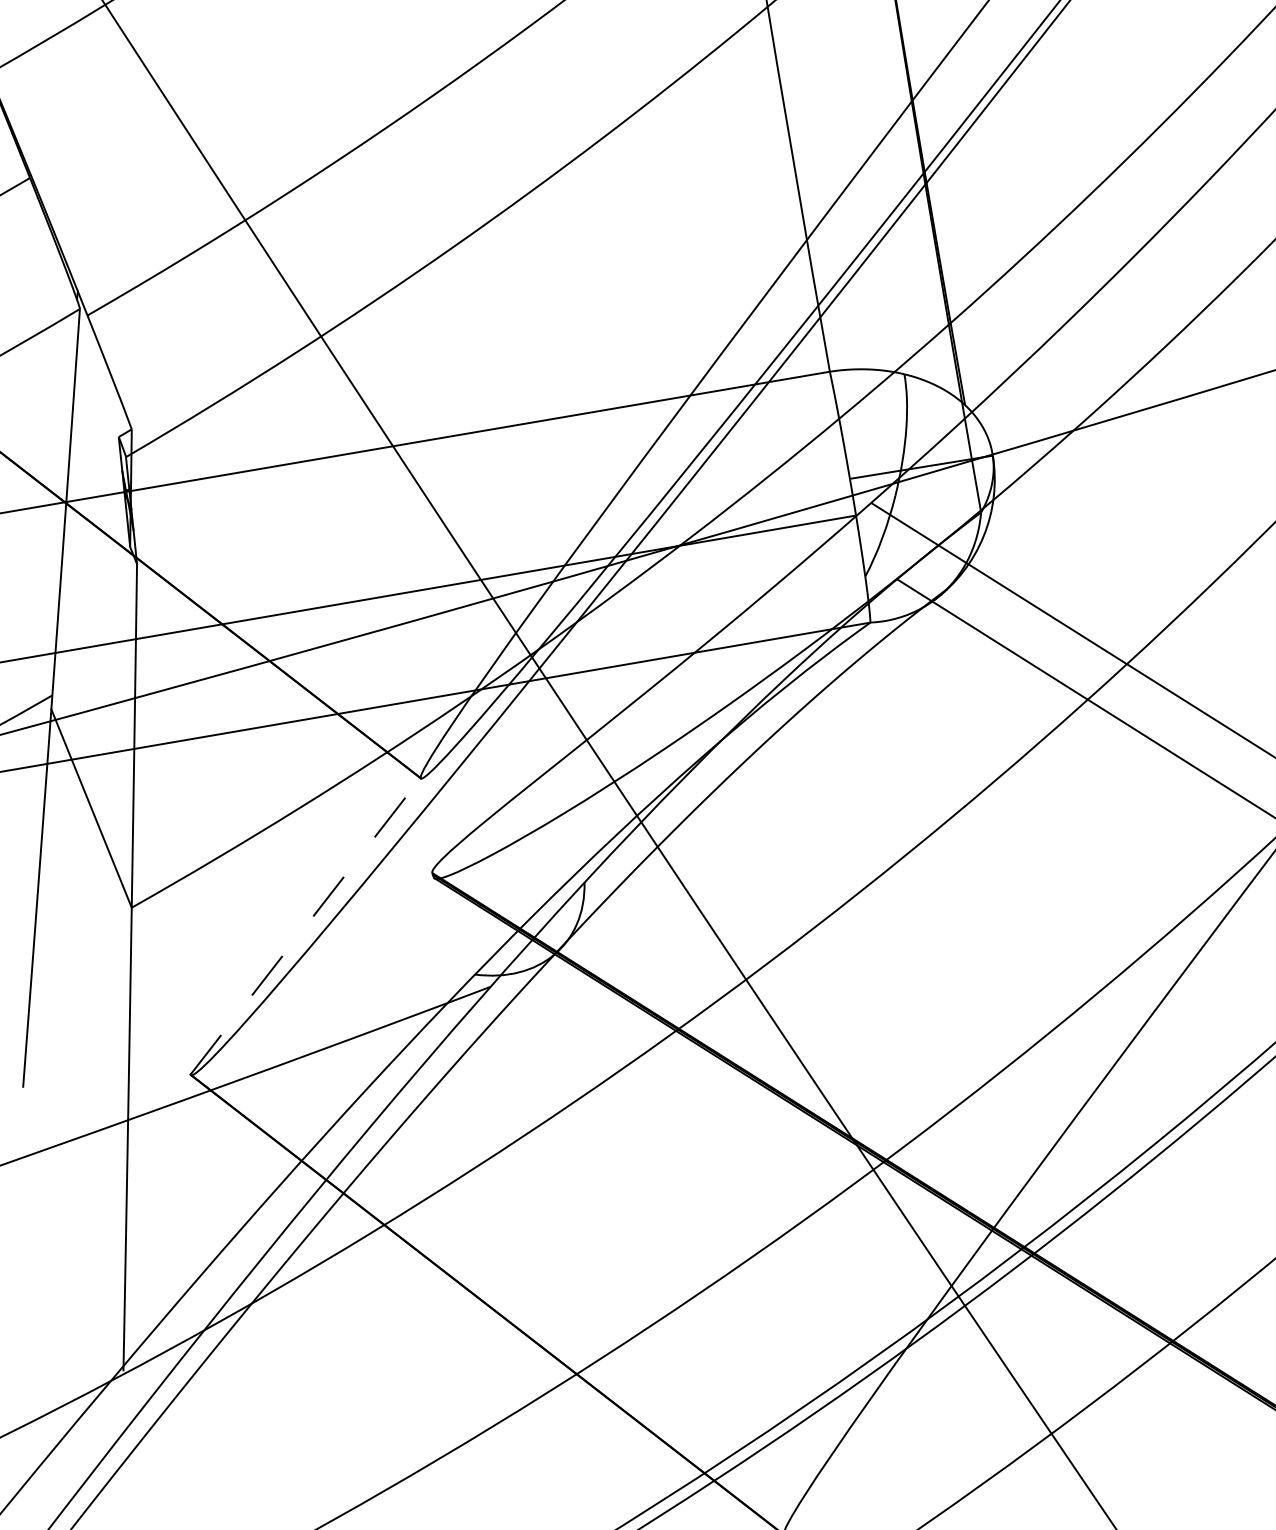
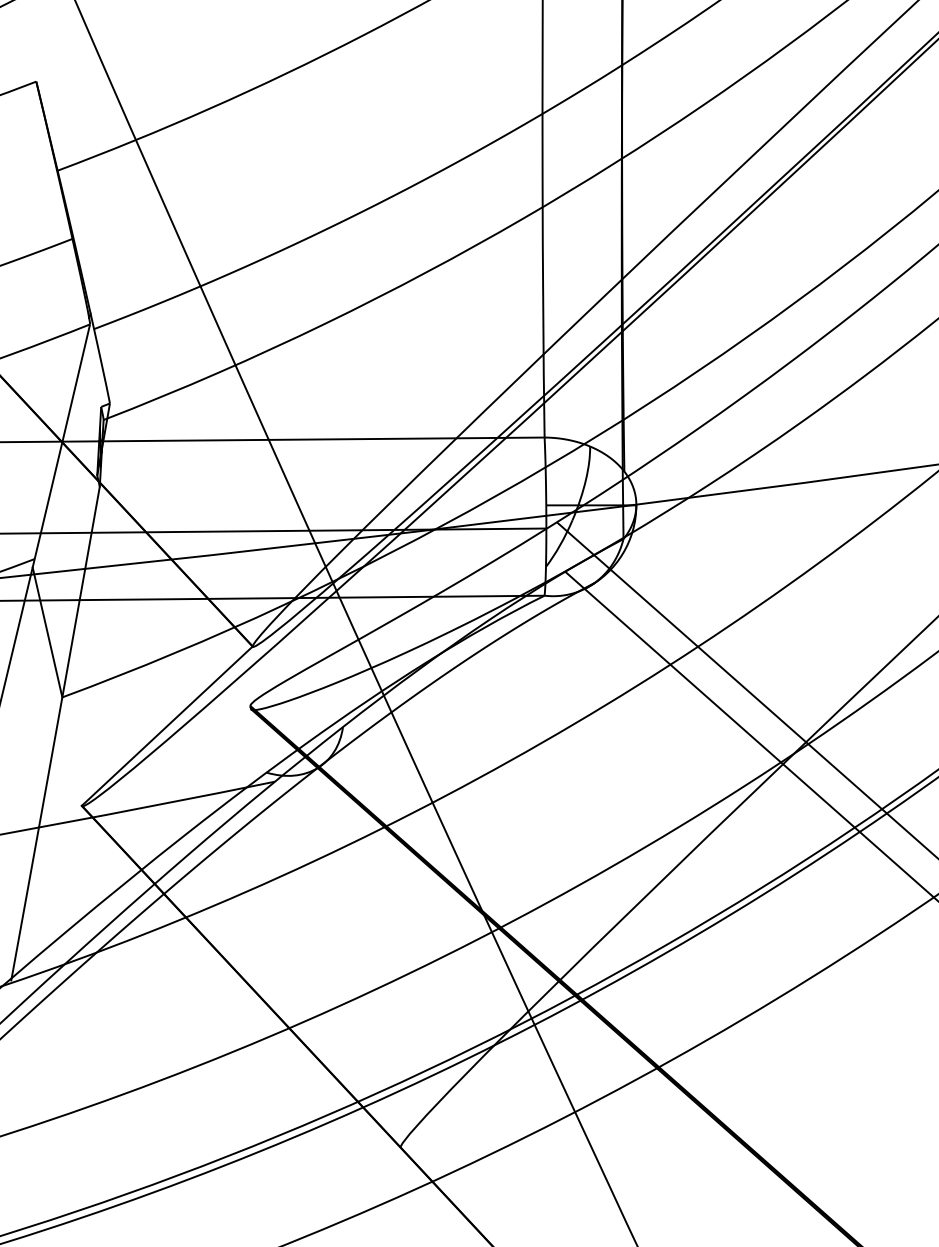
line: (306, 926) -> (167, 726), dashed -> solid

